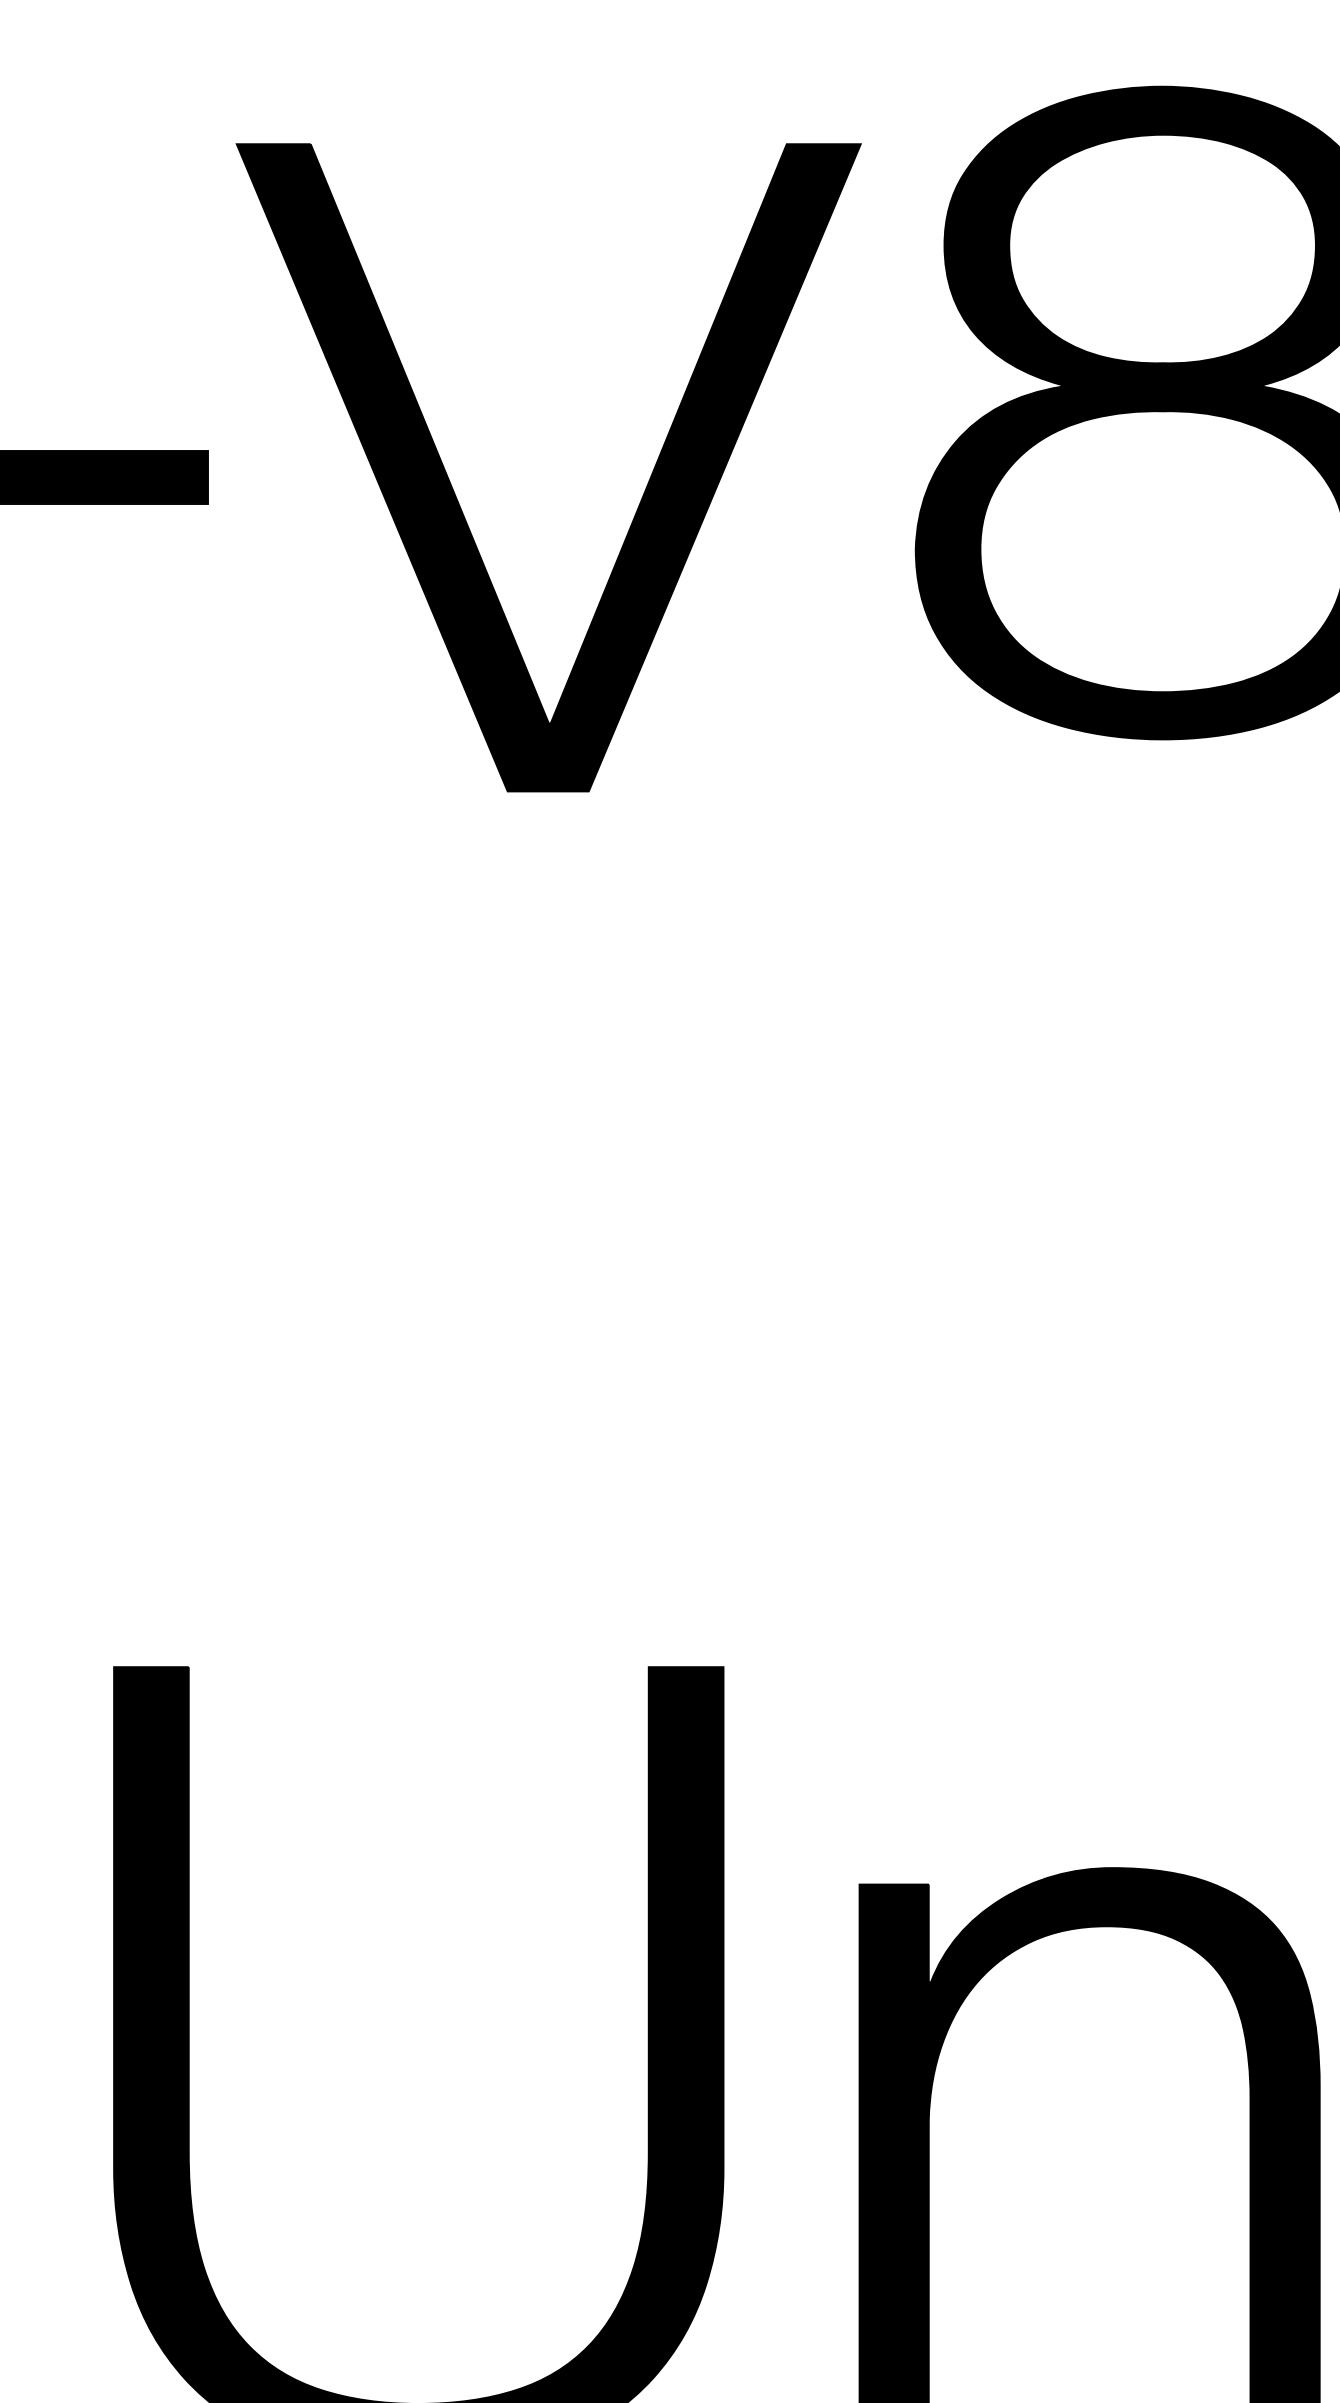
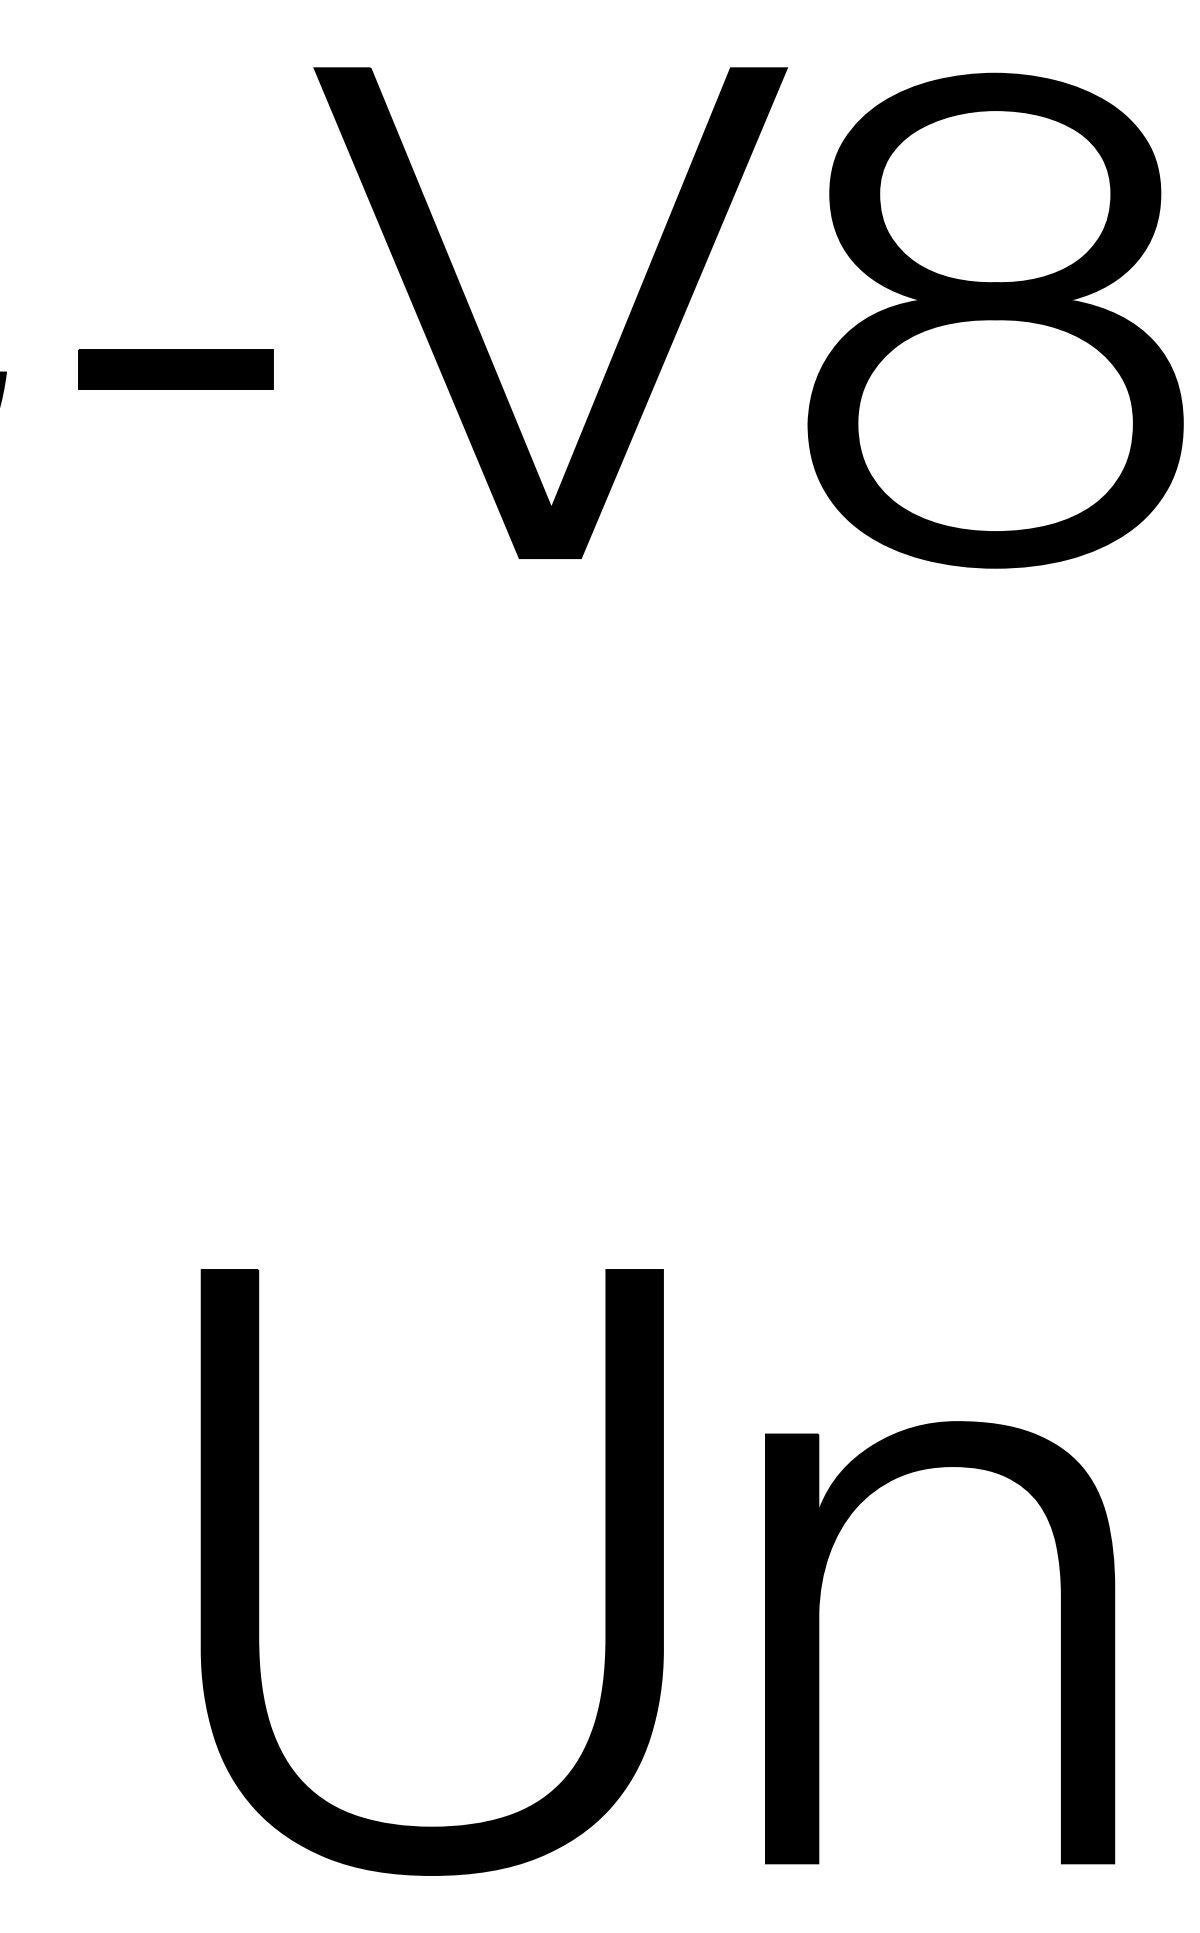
part: (458, 499) -> (482, 337), moved

